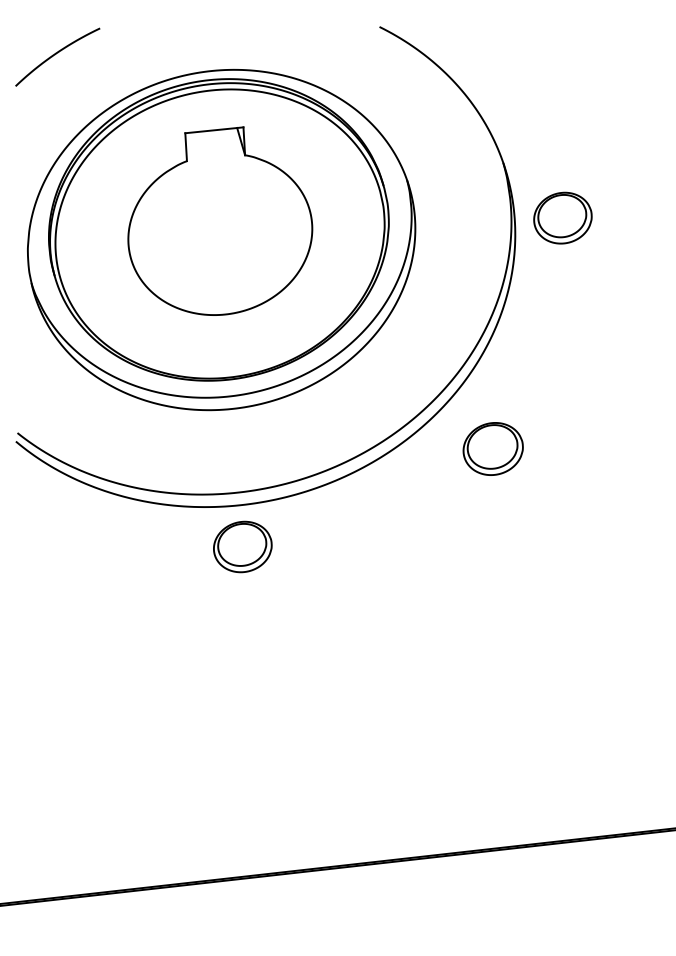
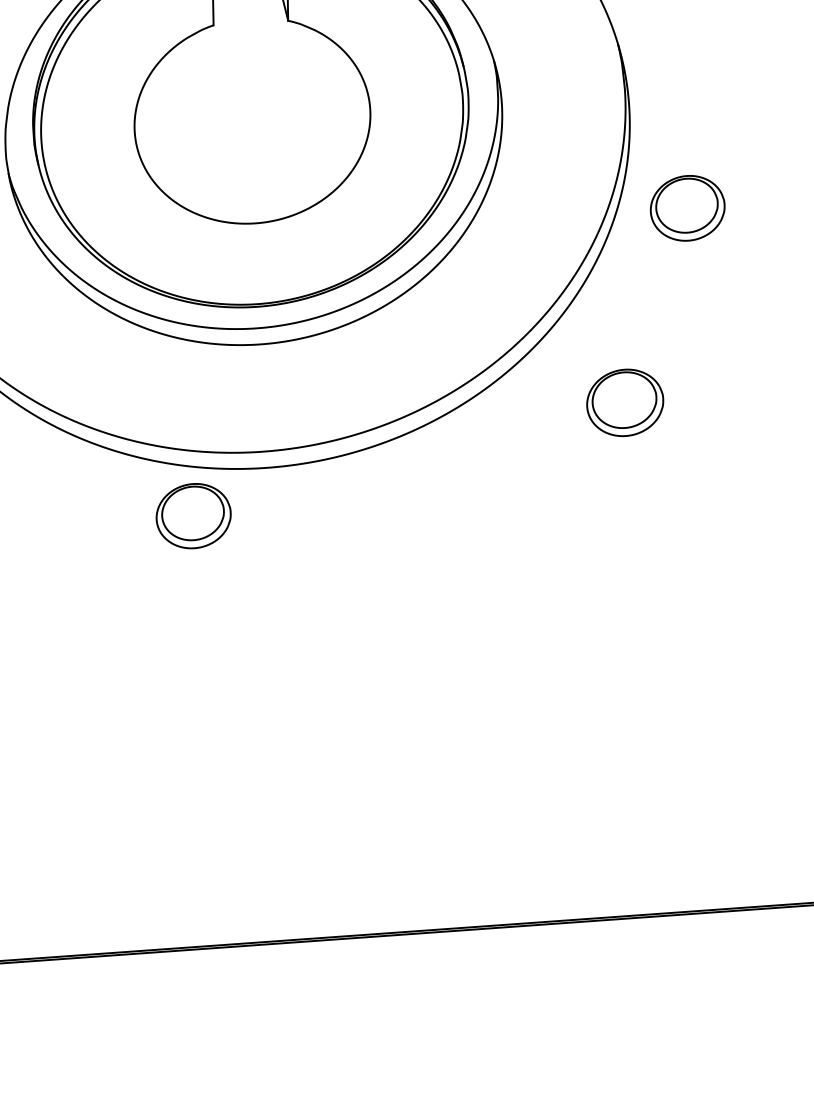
part: (562, 217) -> (687, 207), moved
part: (492, 448) -> (624, 402), moved
part: (242, 546) -> (193, 515), moved

